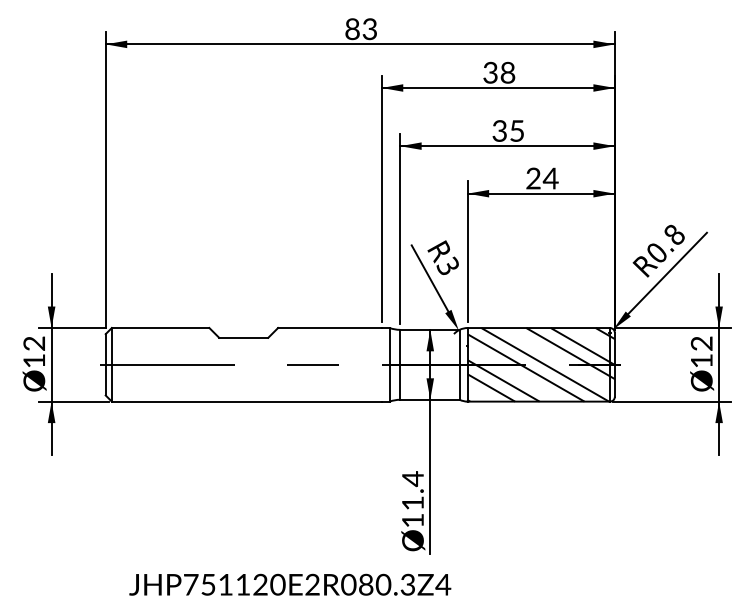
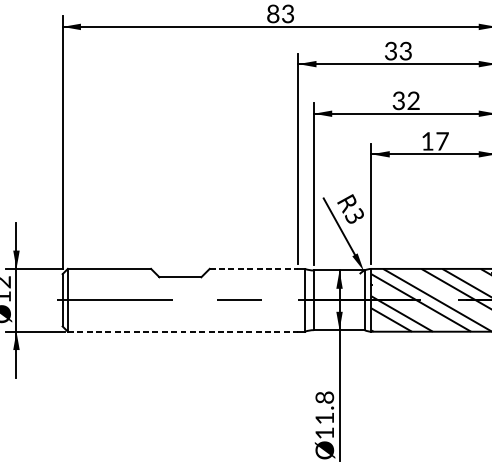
text: (507, 72) -> (405, 50), 38 -> 33
text: (517, 130) -> (413, 100), 35 -> 32
text: (542, 178) -> (435, 141), 24 -> 17
line: (329, 328) -> (253, 269), solid -> dashed
line: (246, 401) -> (182, 331), solid -> dashed
text: (412, 479) -> (324, 398), 11.4 -> 11.8

